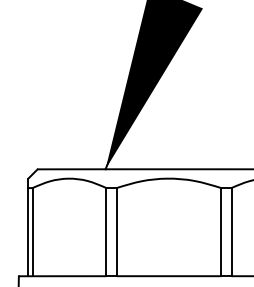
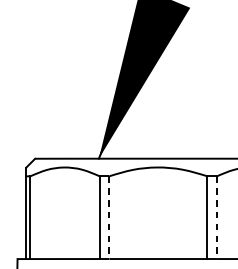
line: (116, 232) -> (109, 218), solid -> dashed
line: (231, 232) -> (217, 218), solid -> dashed

